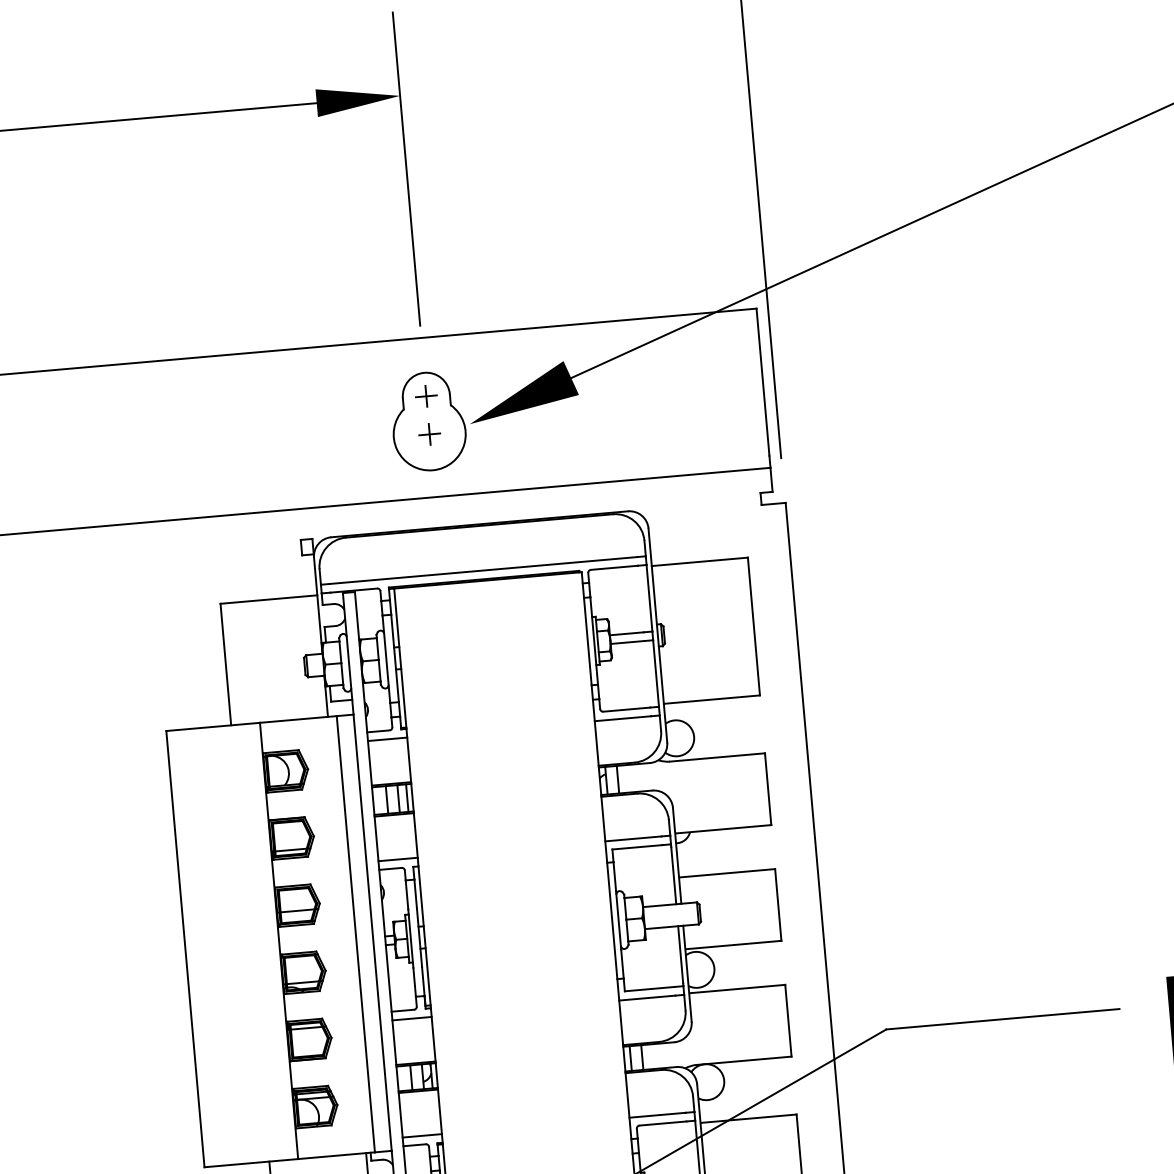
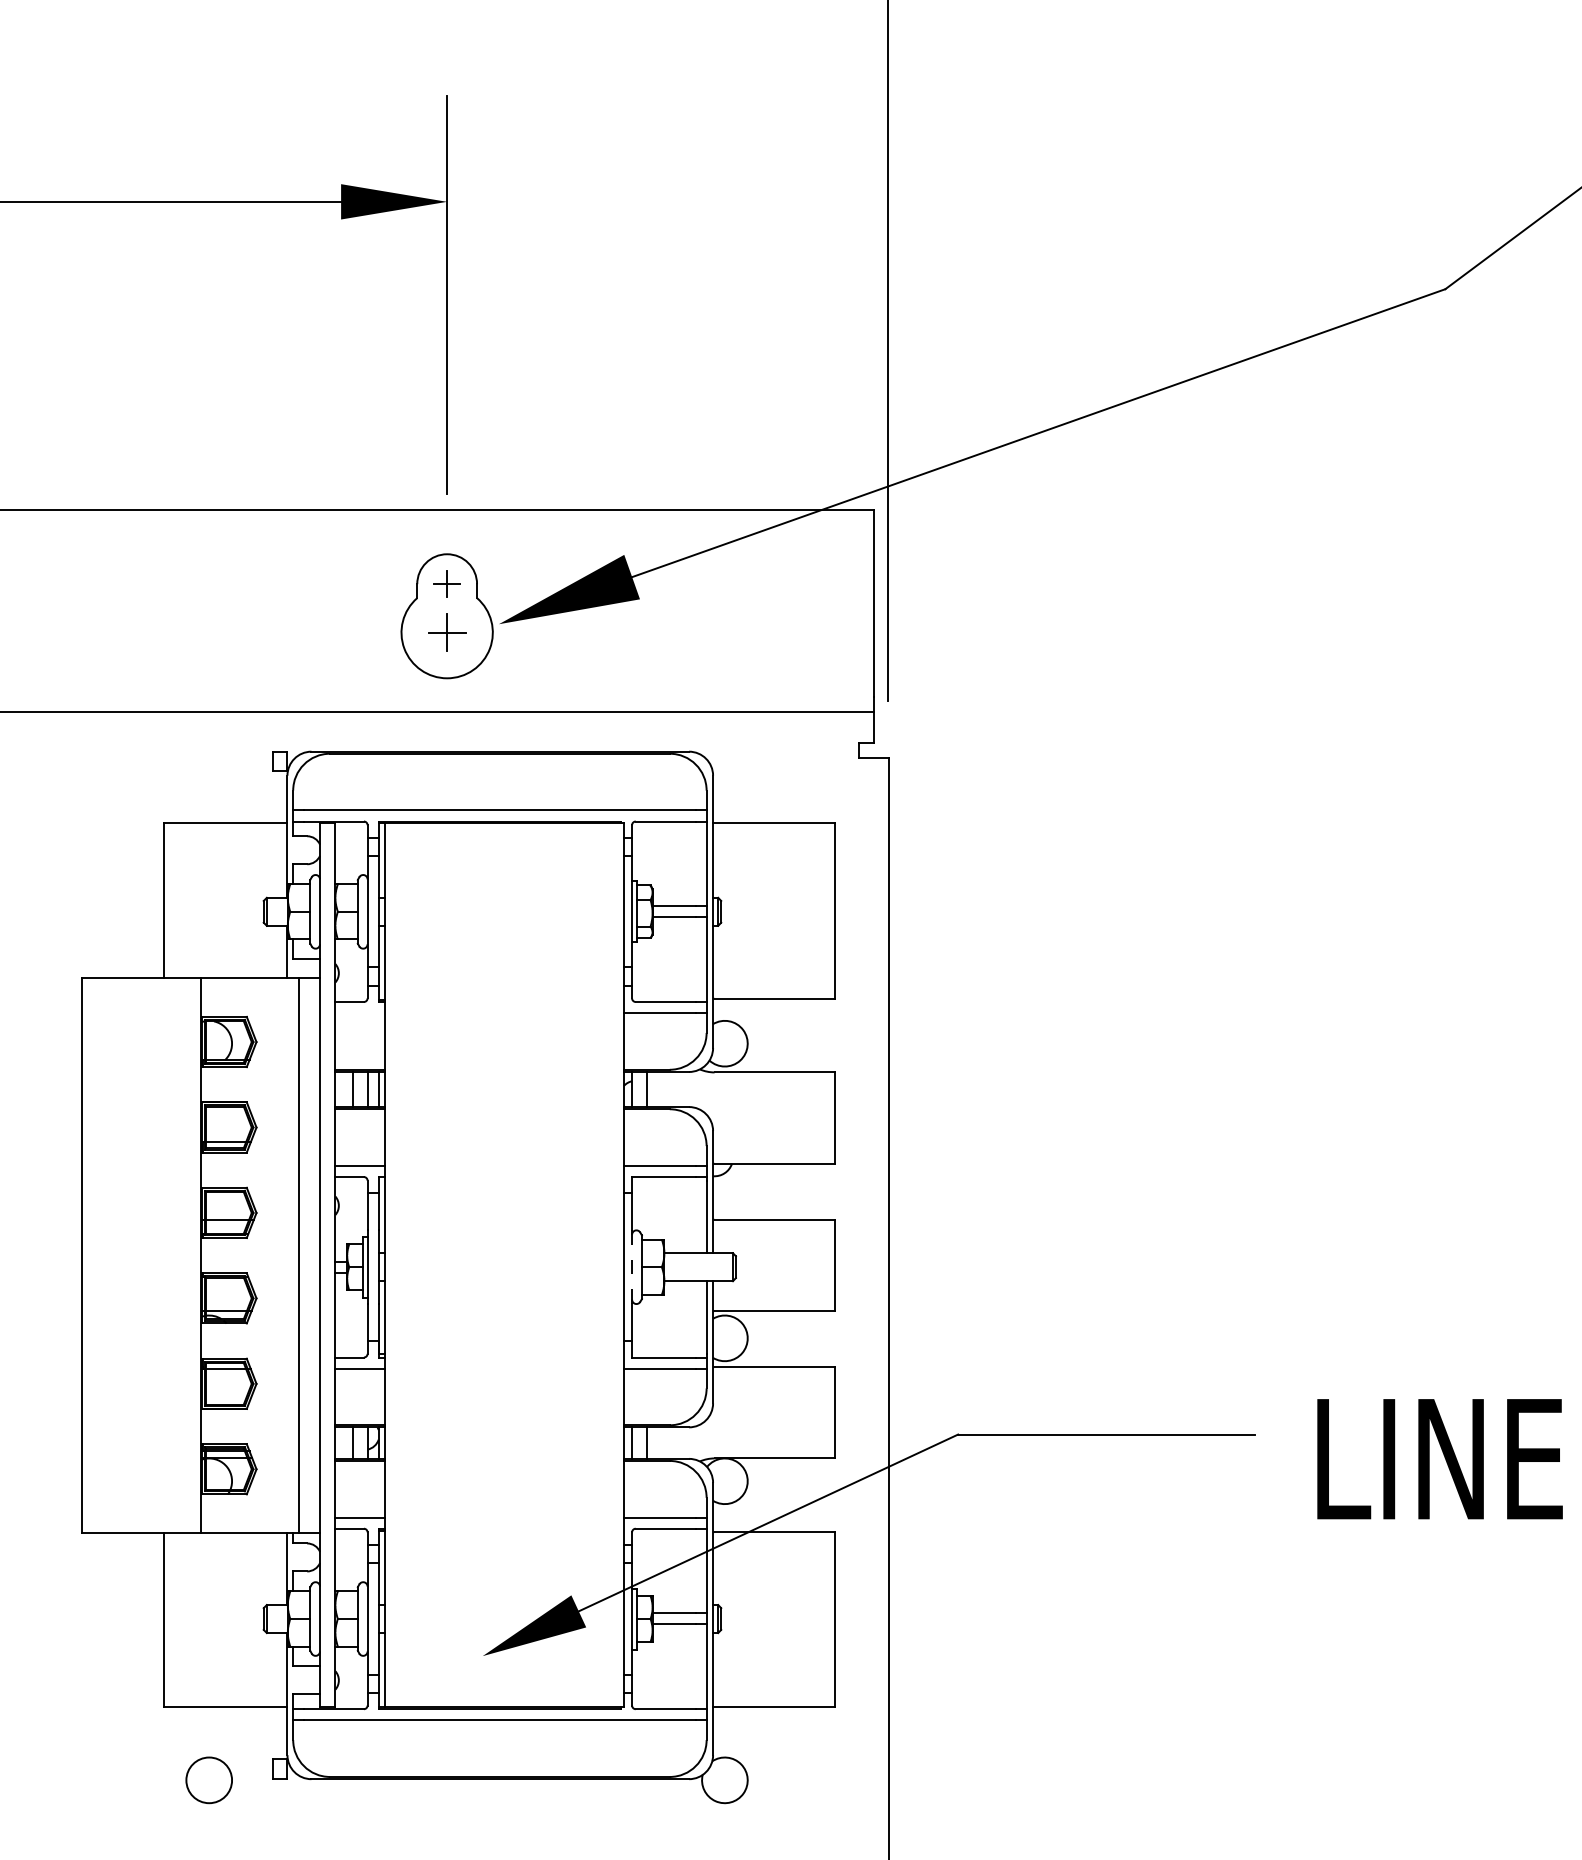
part: (429, 434) -> (446, 632), size x1.4
line: (387, 739) -> (360, 1013), removed
line: (618, 920) -> (632, 1267), solid -> dashed

